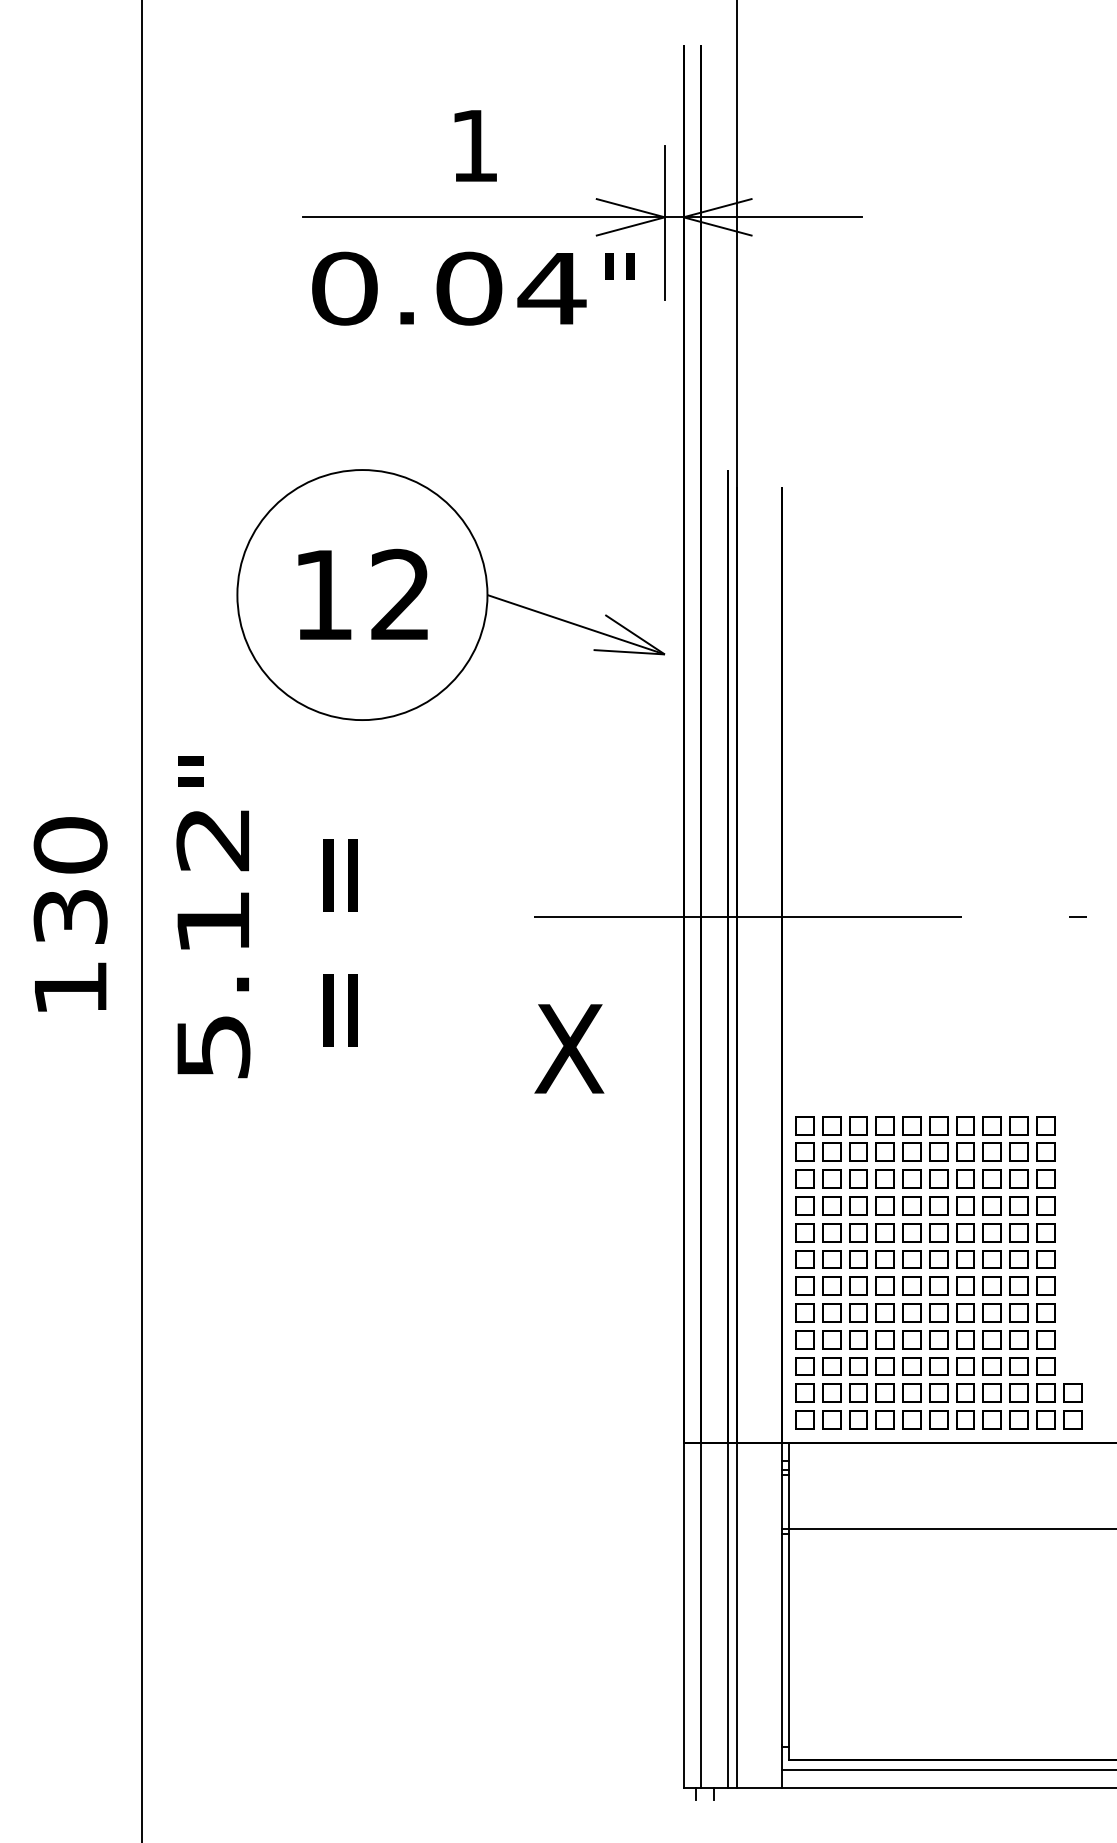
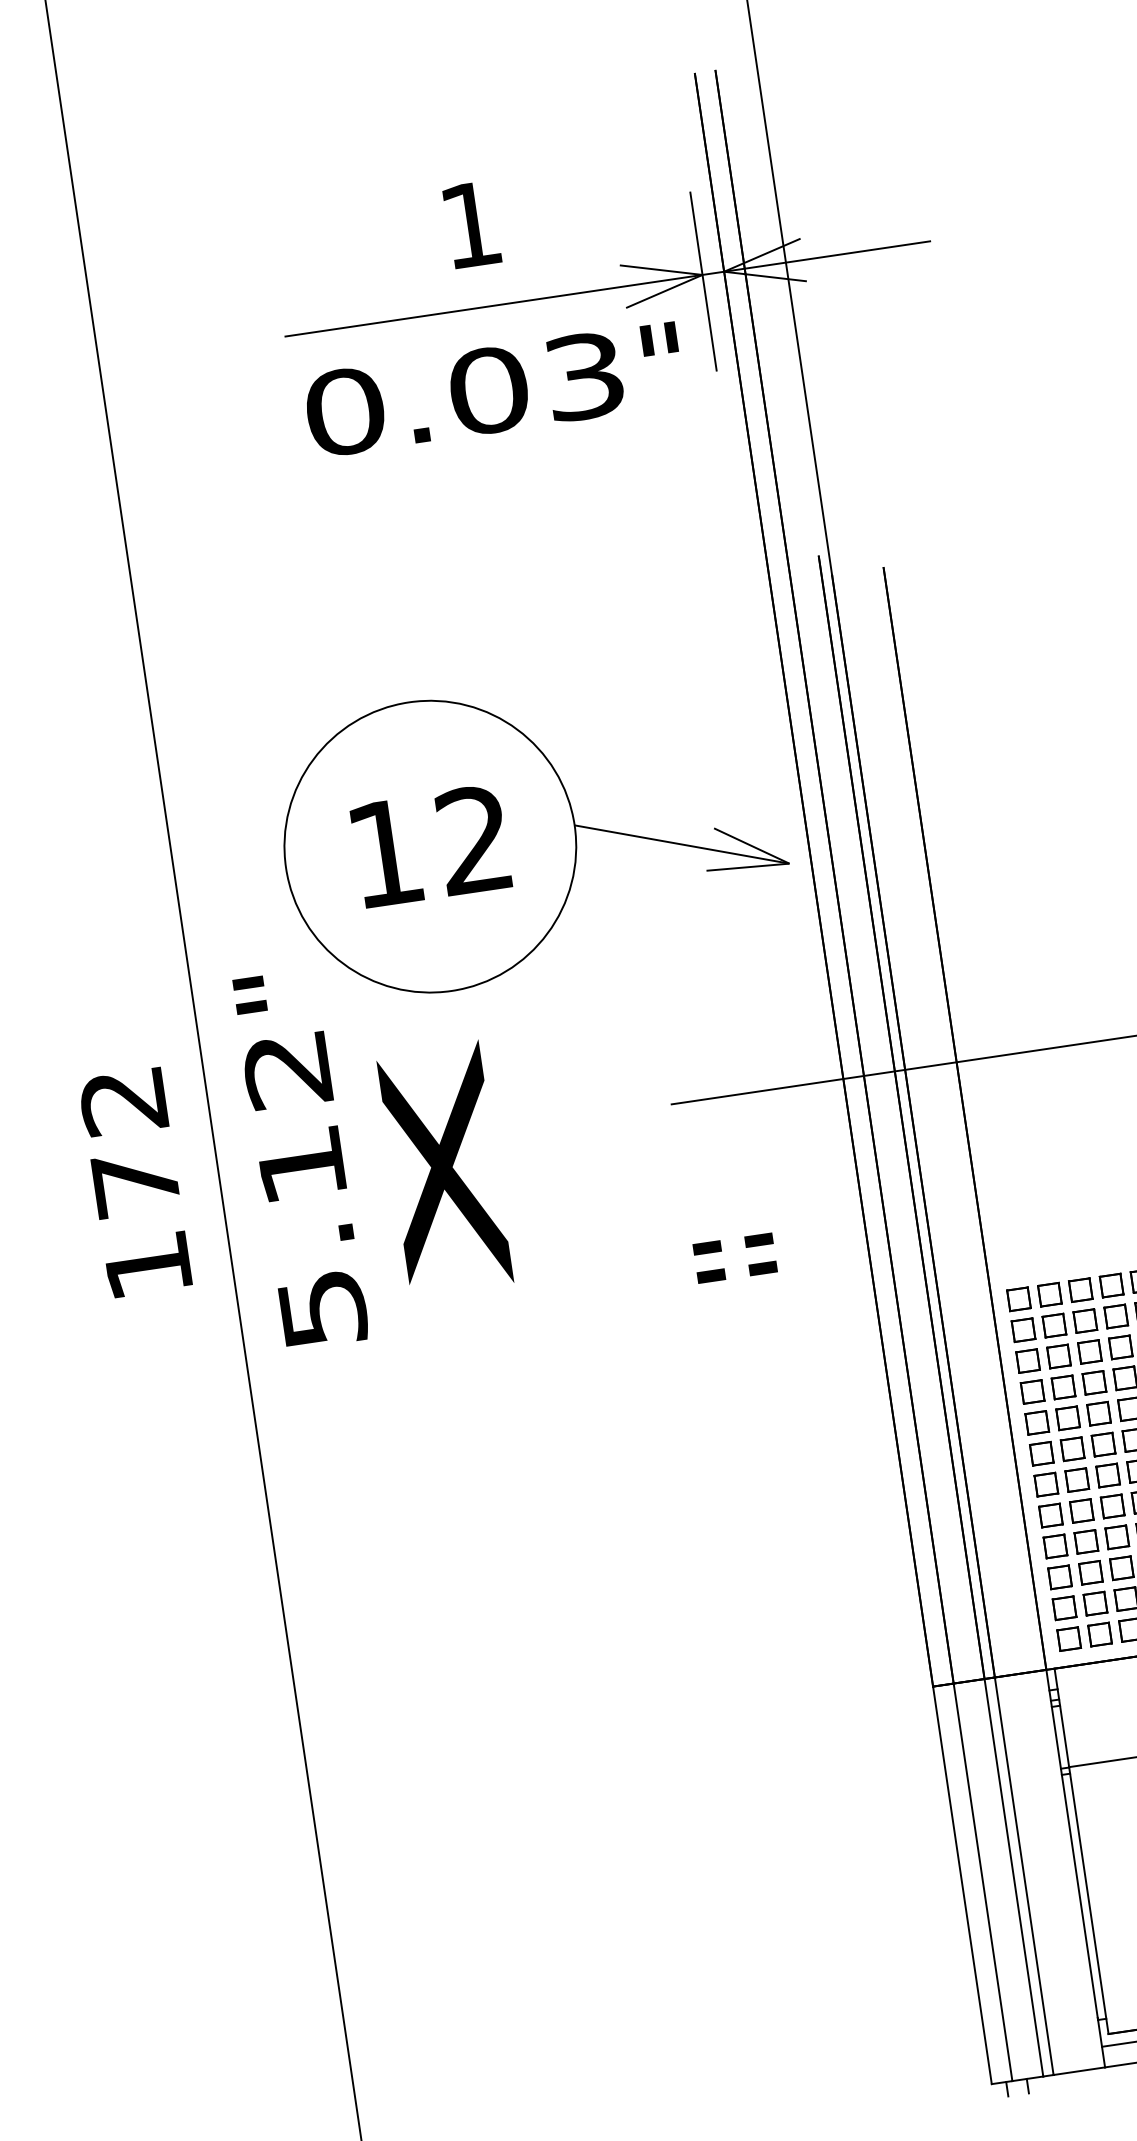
text: (551, 288) -> (583, 376), 0.04 -> 0.03
part: (450, 594) -> (531, 831), moved
text: (70, 880) -> (129, 1141), 130 -> 172
text: (333, 942) -> (443, 1168), = = -> X
text: (569, 1048) -> (734, 1250), X -> = =

